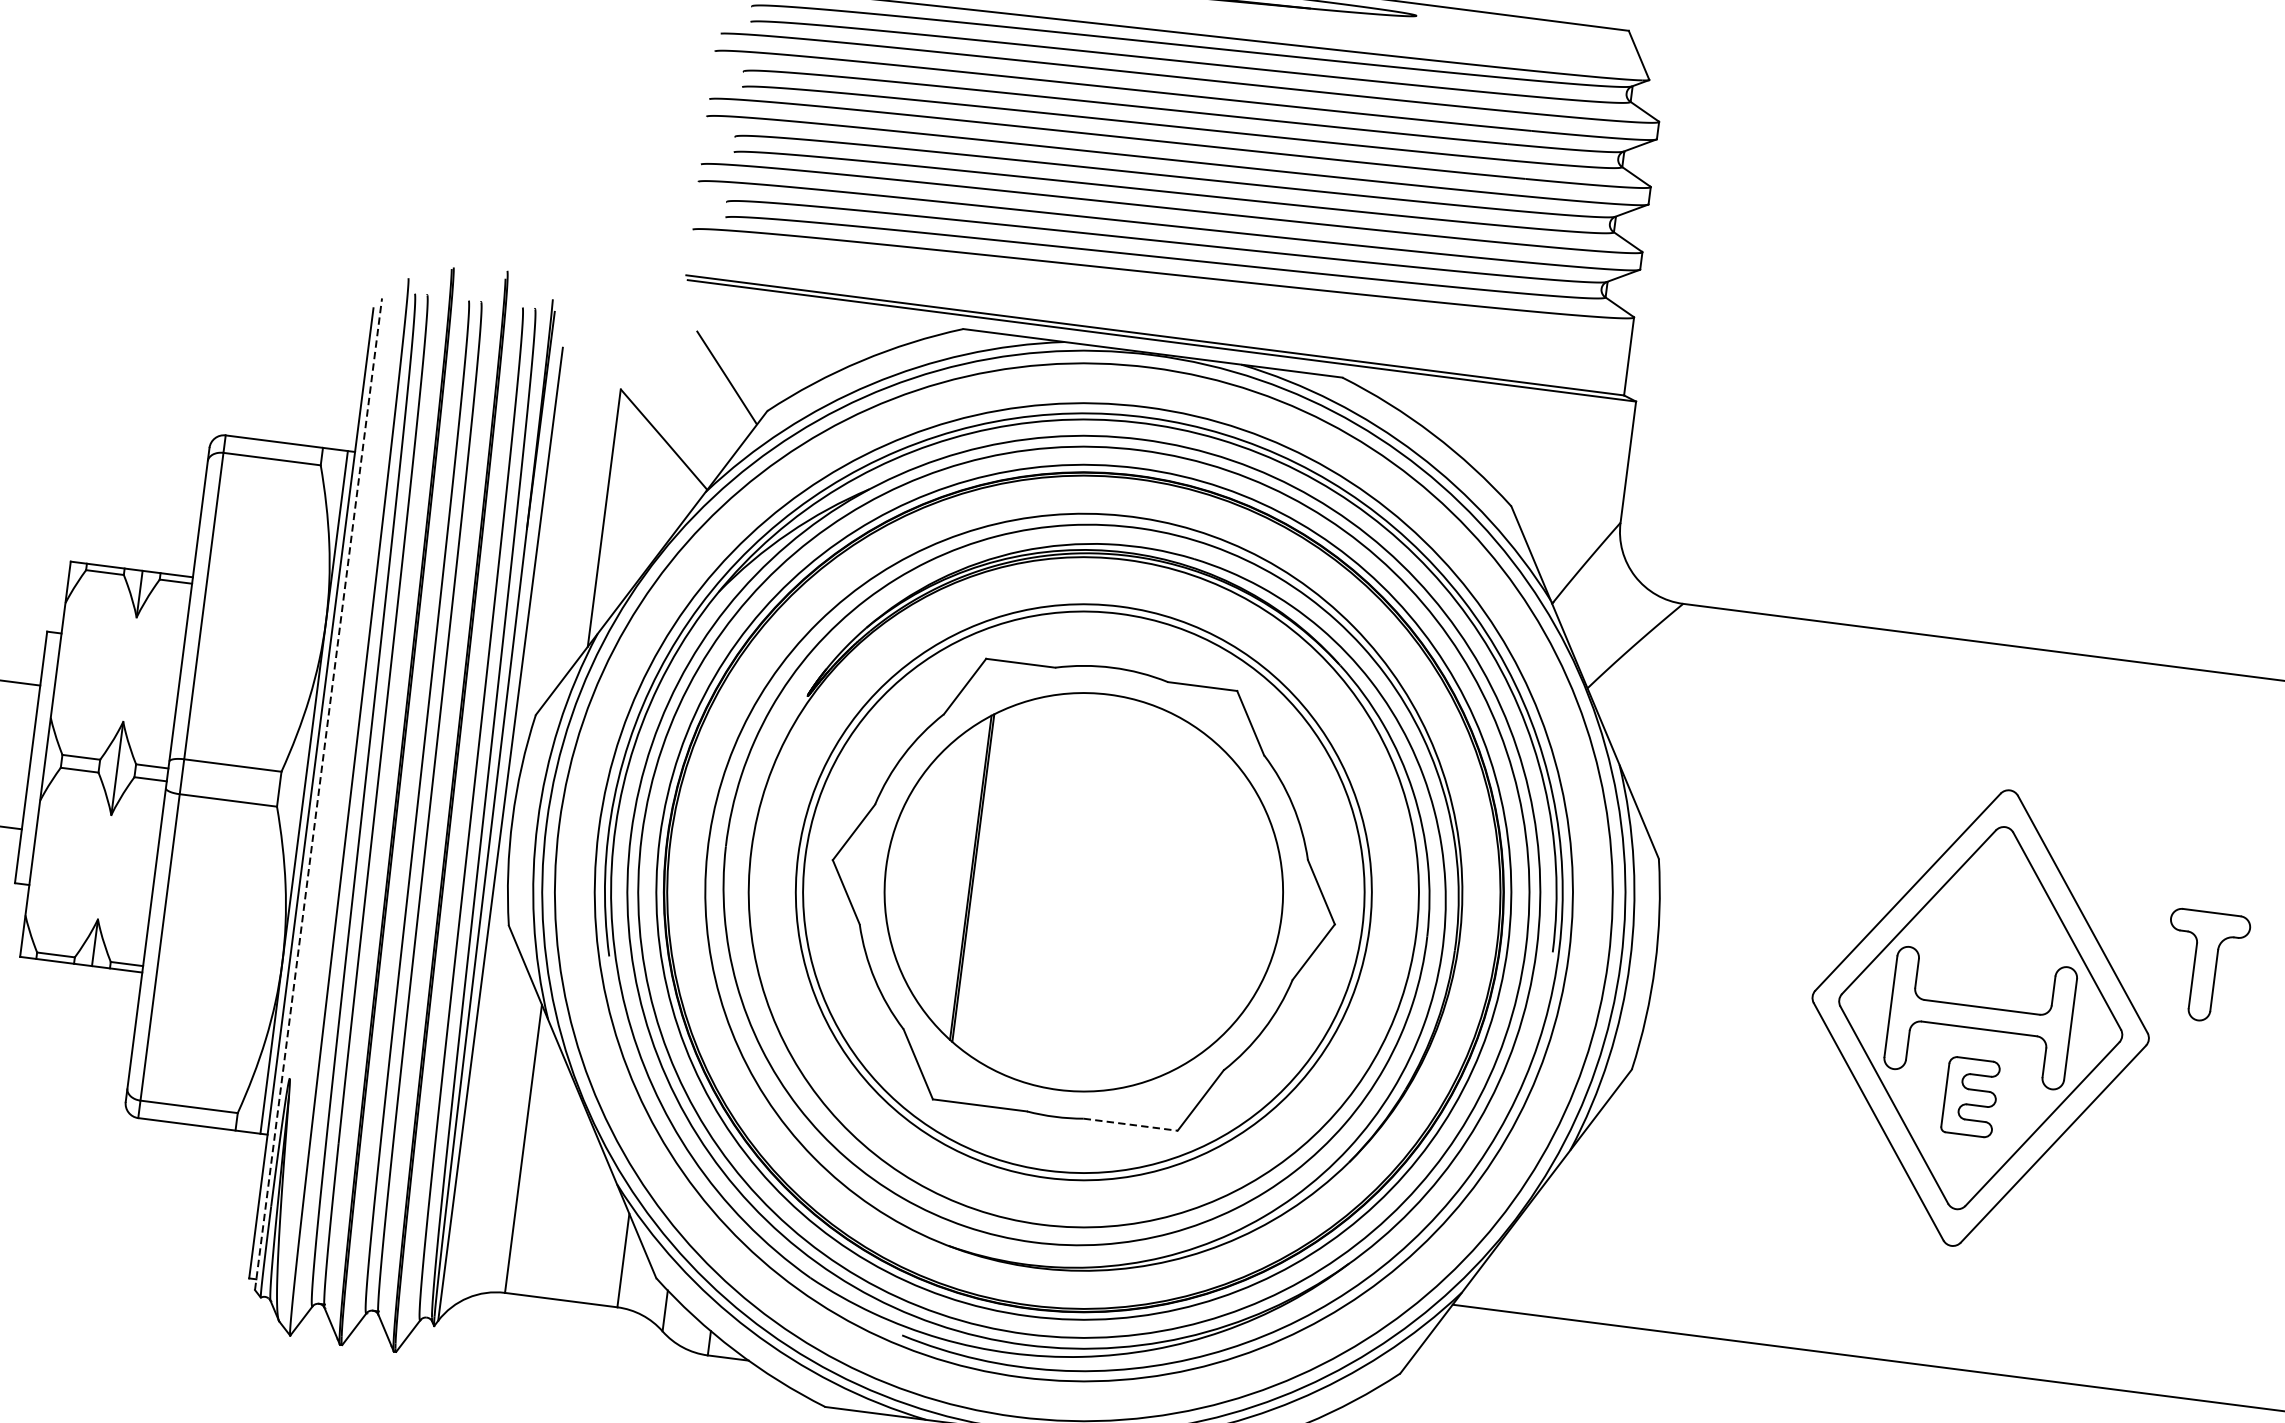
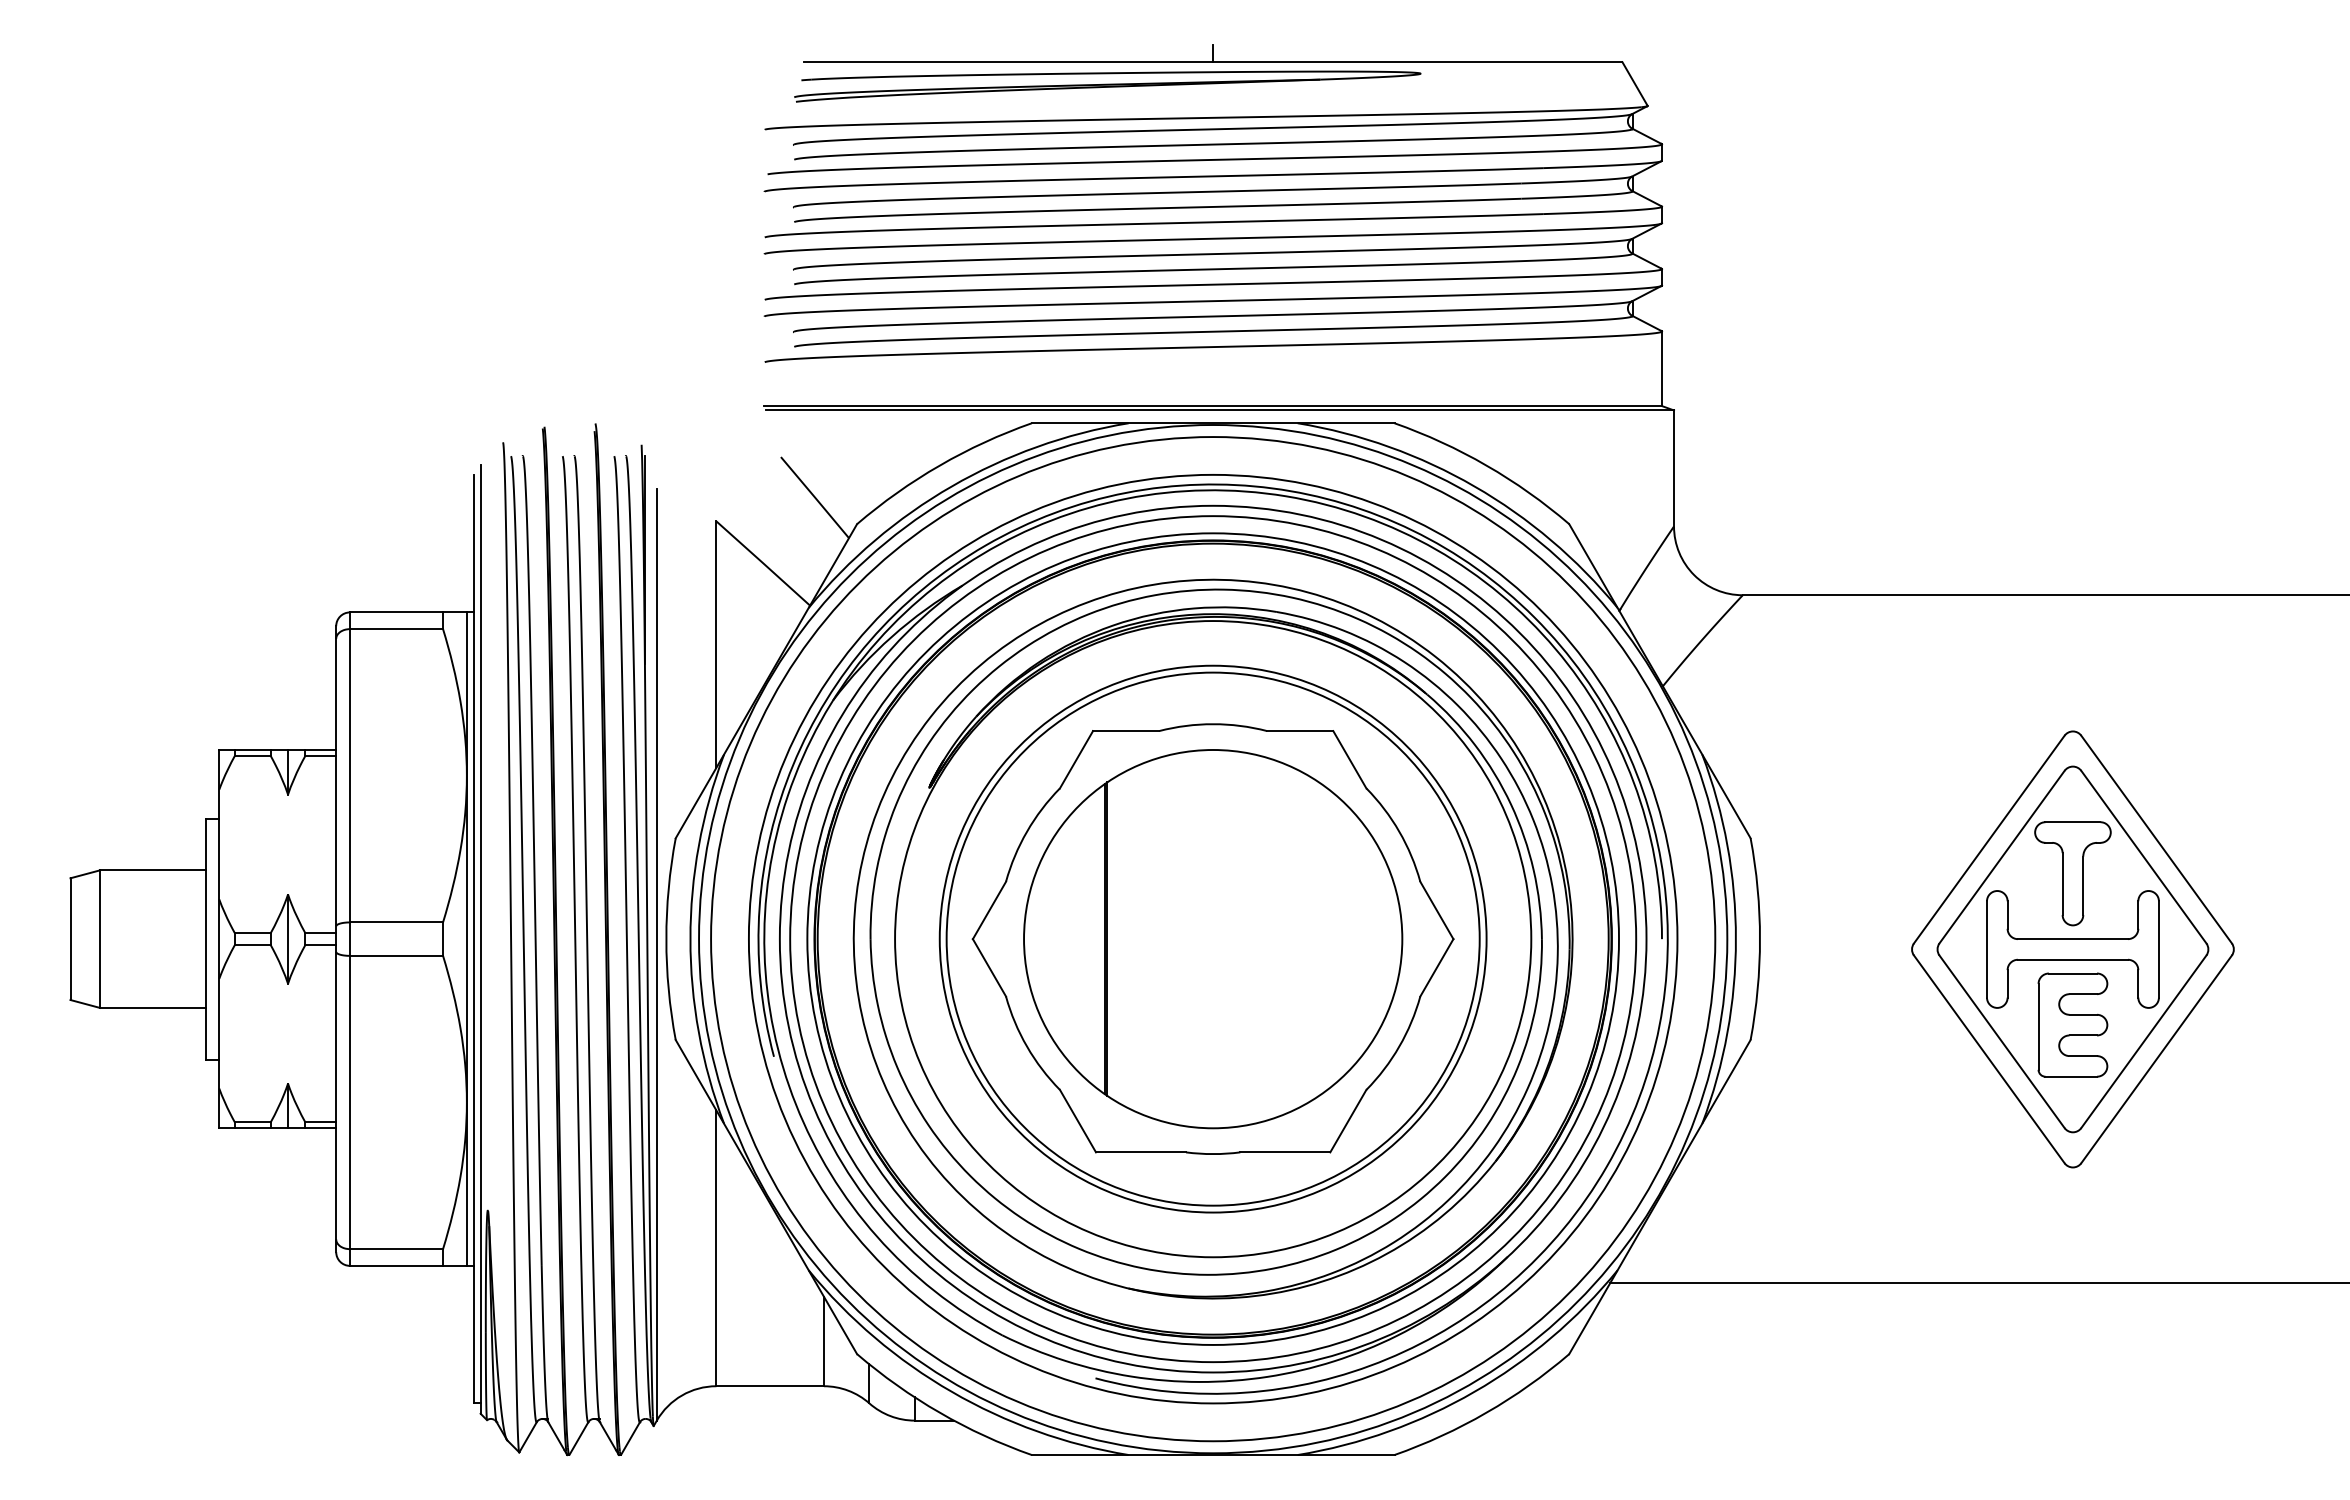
line: (318, 794) -> (480, 939), dashed -> solid
part: (2204, 966) -> (2072, 873), moved
part: (1970, 1096) -> (2072, 1024), size x1.43
line: (1130, 1124) -> (1285, 1152), dashed -> solid

